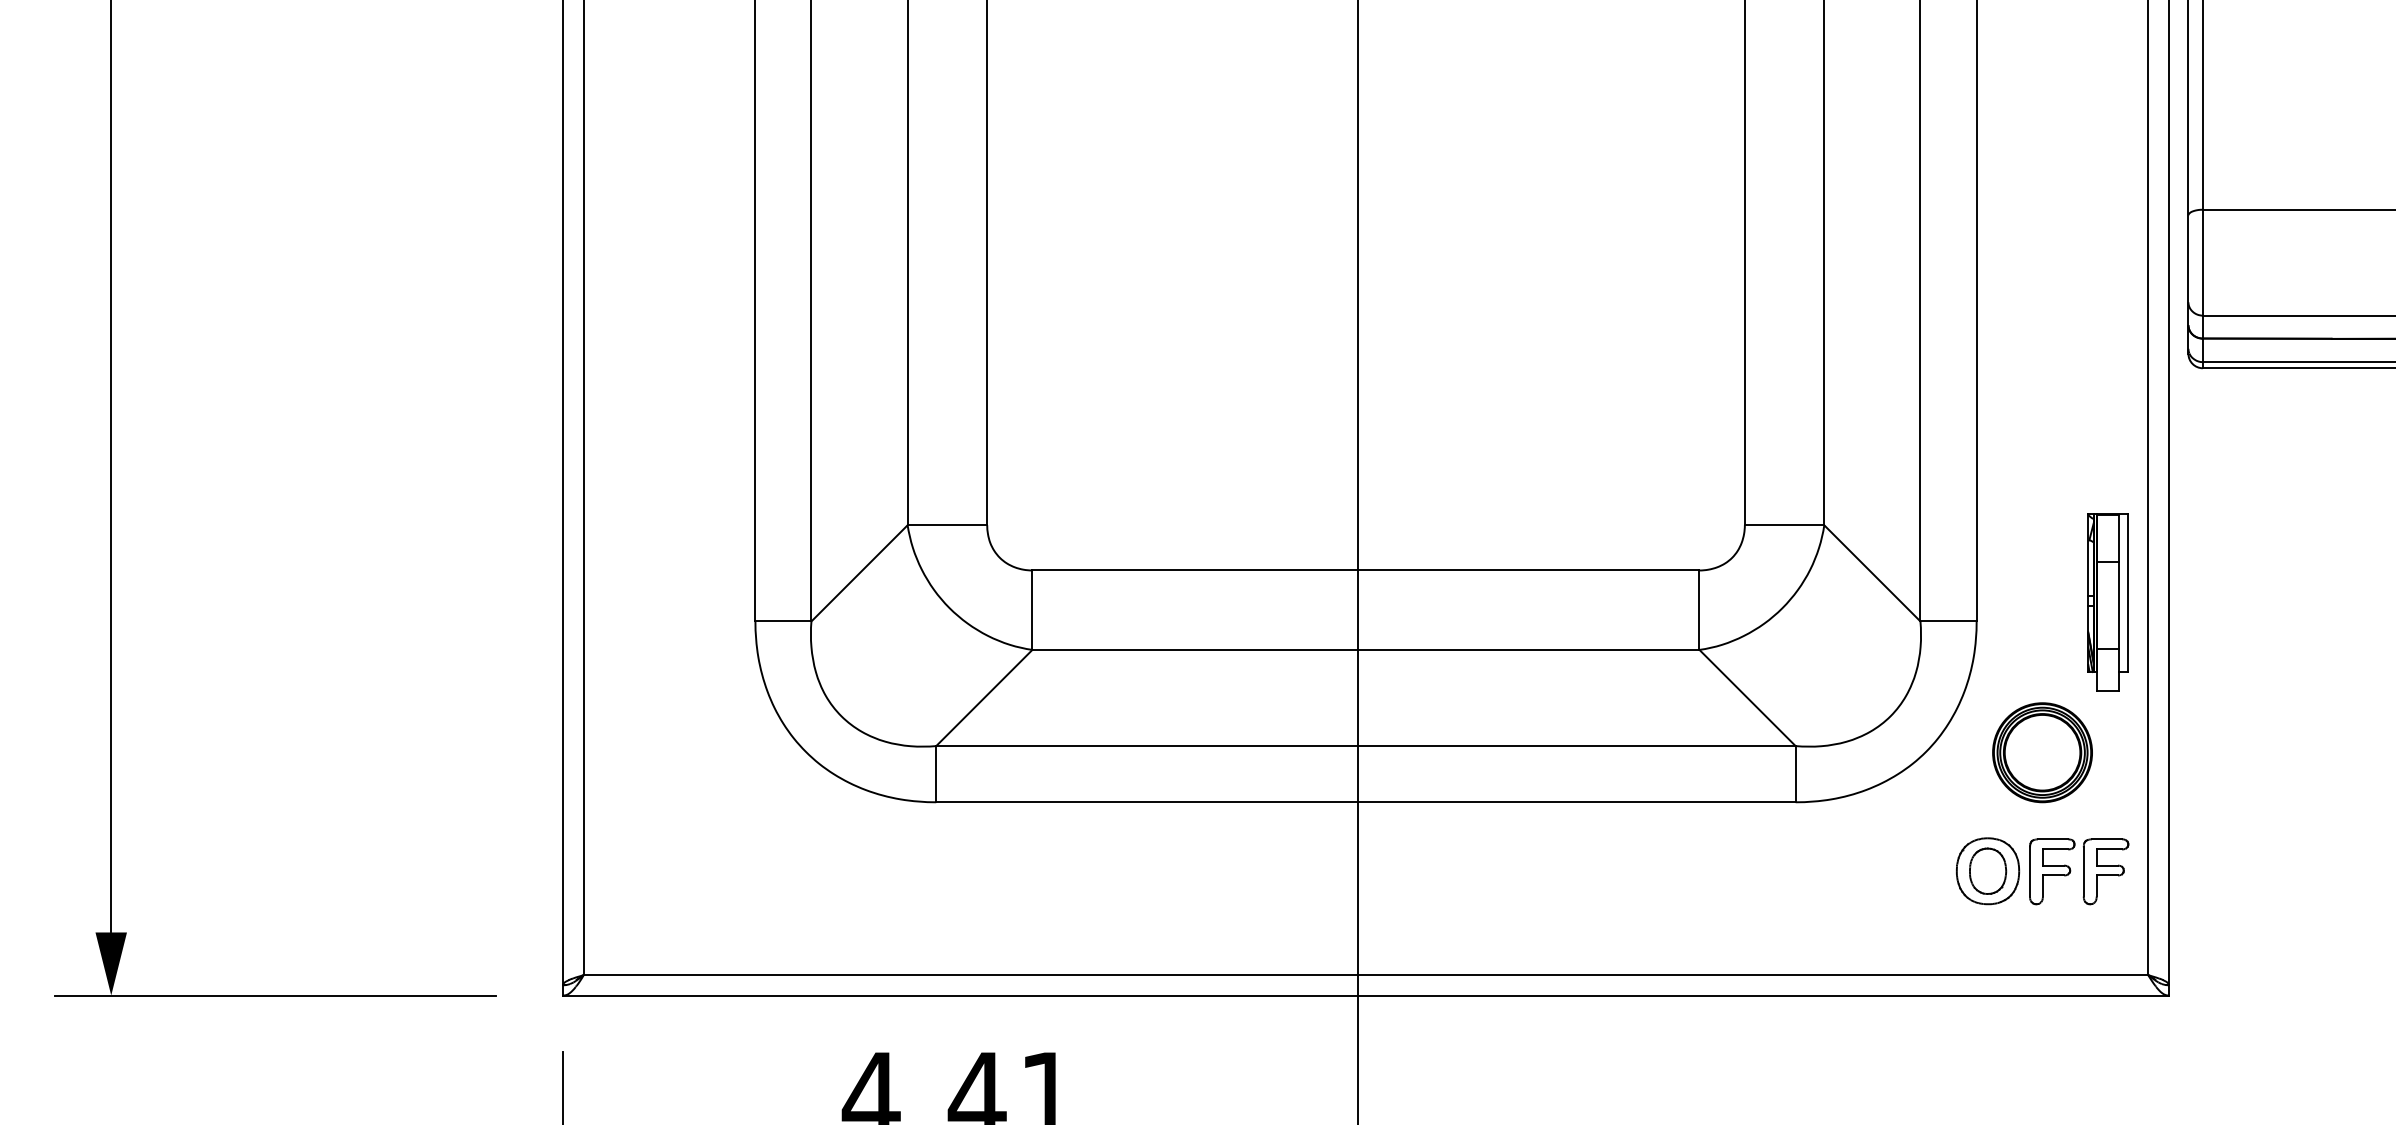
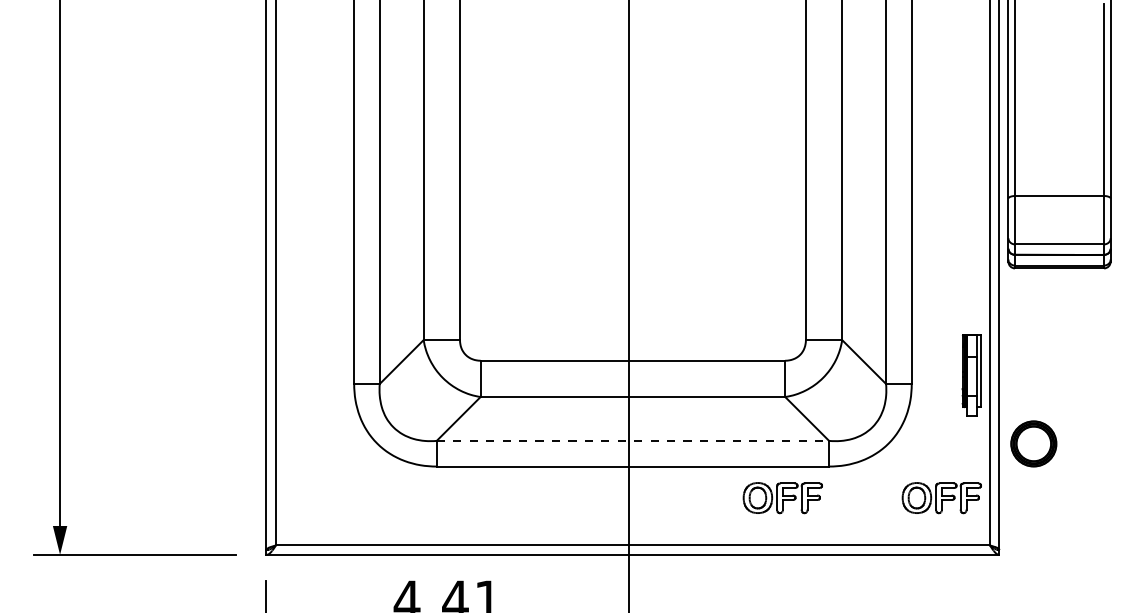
line: (1367, 745) -> (633, 440), solid -> dashed
part: (2041, 751) -> (1033, 443), moved
part: (1693, 872) -> (782, 498), added

